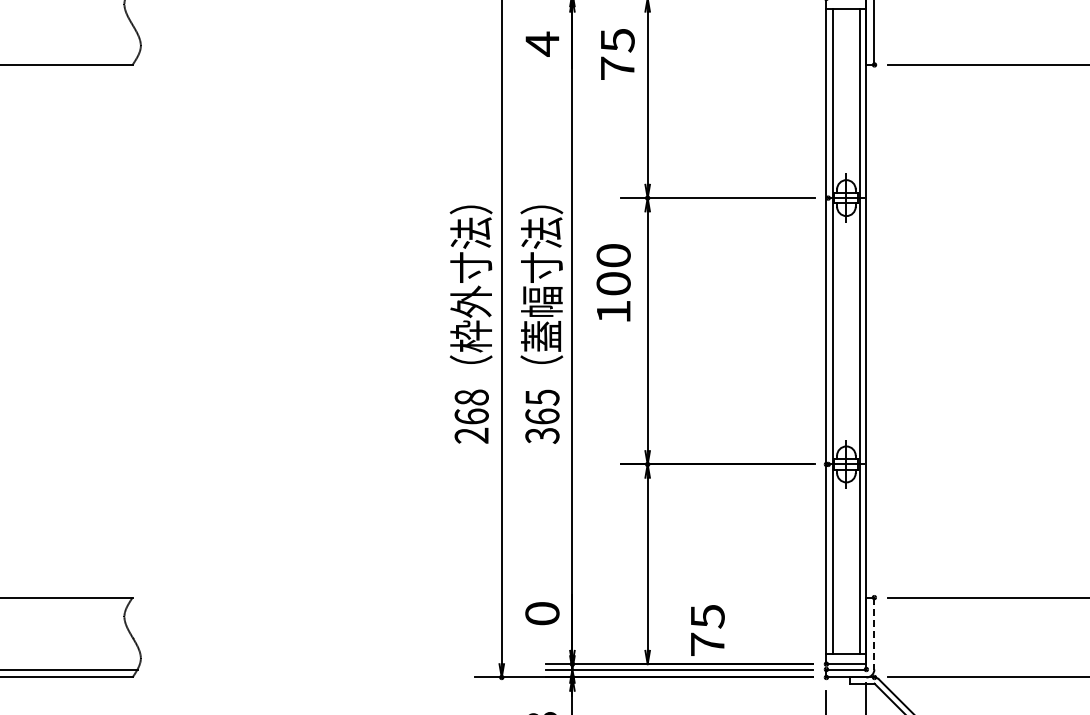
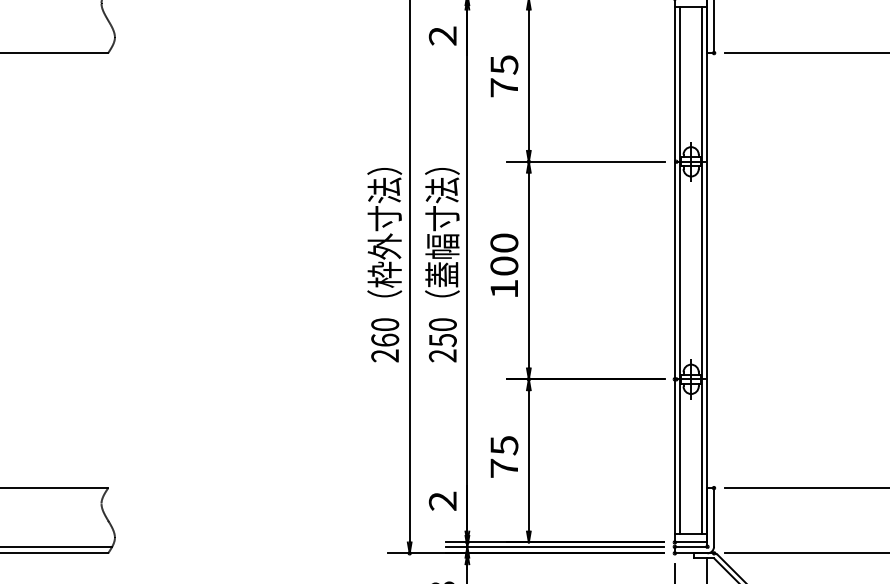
text: (542, 43) -> (442, 35), 4 -> 2
text: (617, 54) -> (504, 76), moved
text: (613, 282) -> (504, 265), moved
text: (471, 397) -> (384, 324), 268 -> 260
text: (542, 416) -> (442, 340), 365 -> 250
text: (542, 613) -> (442, 501), 0 -> 2
text: (707, 630) -> (504, 456), moved
line: (874, 633) -> (714, 517), dashed -> solid

